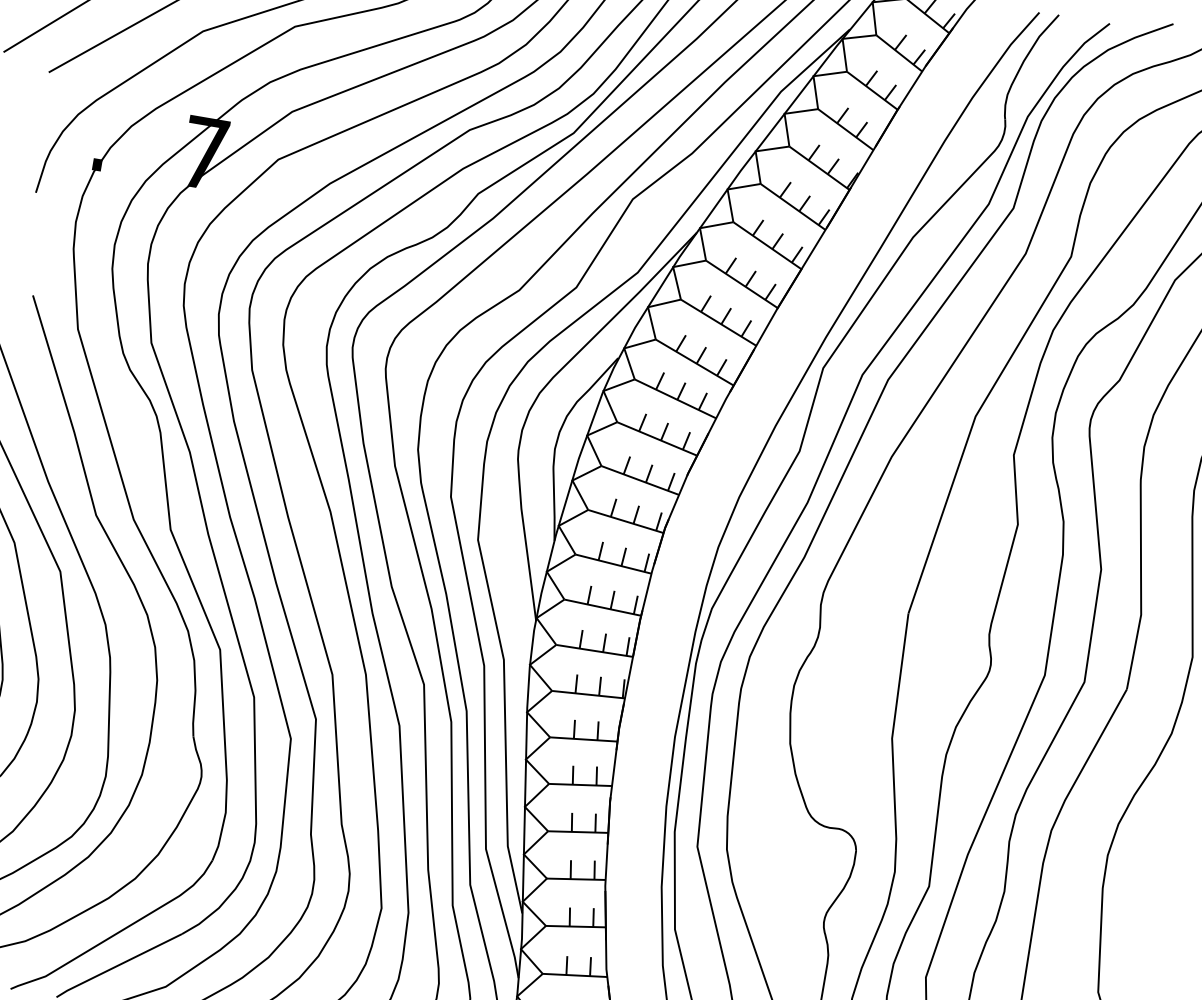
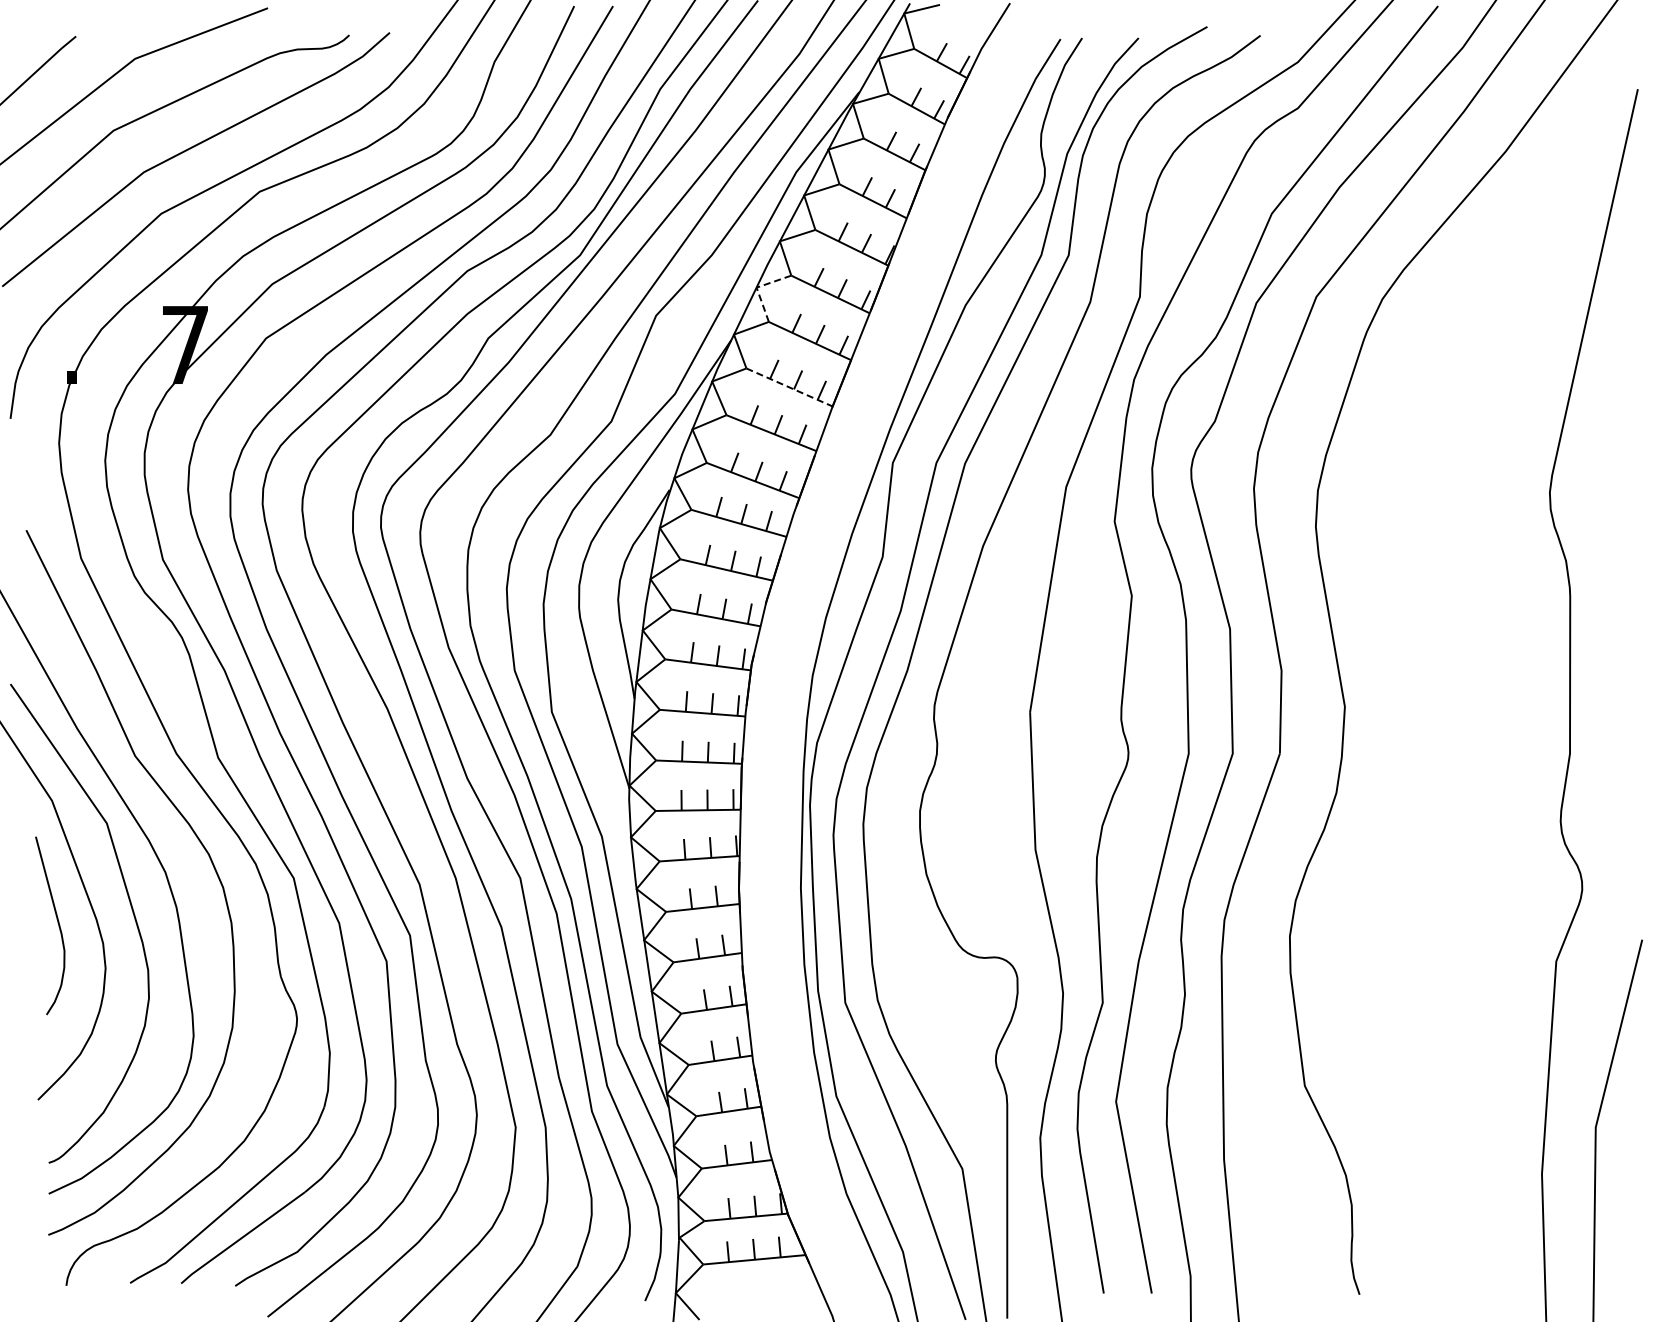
line: (727, 189) -> (756, 287), solid -> dashed
line: (742, 284) -> (790, 387), solid -> dashed

